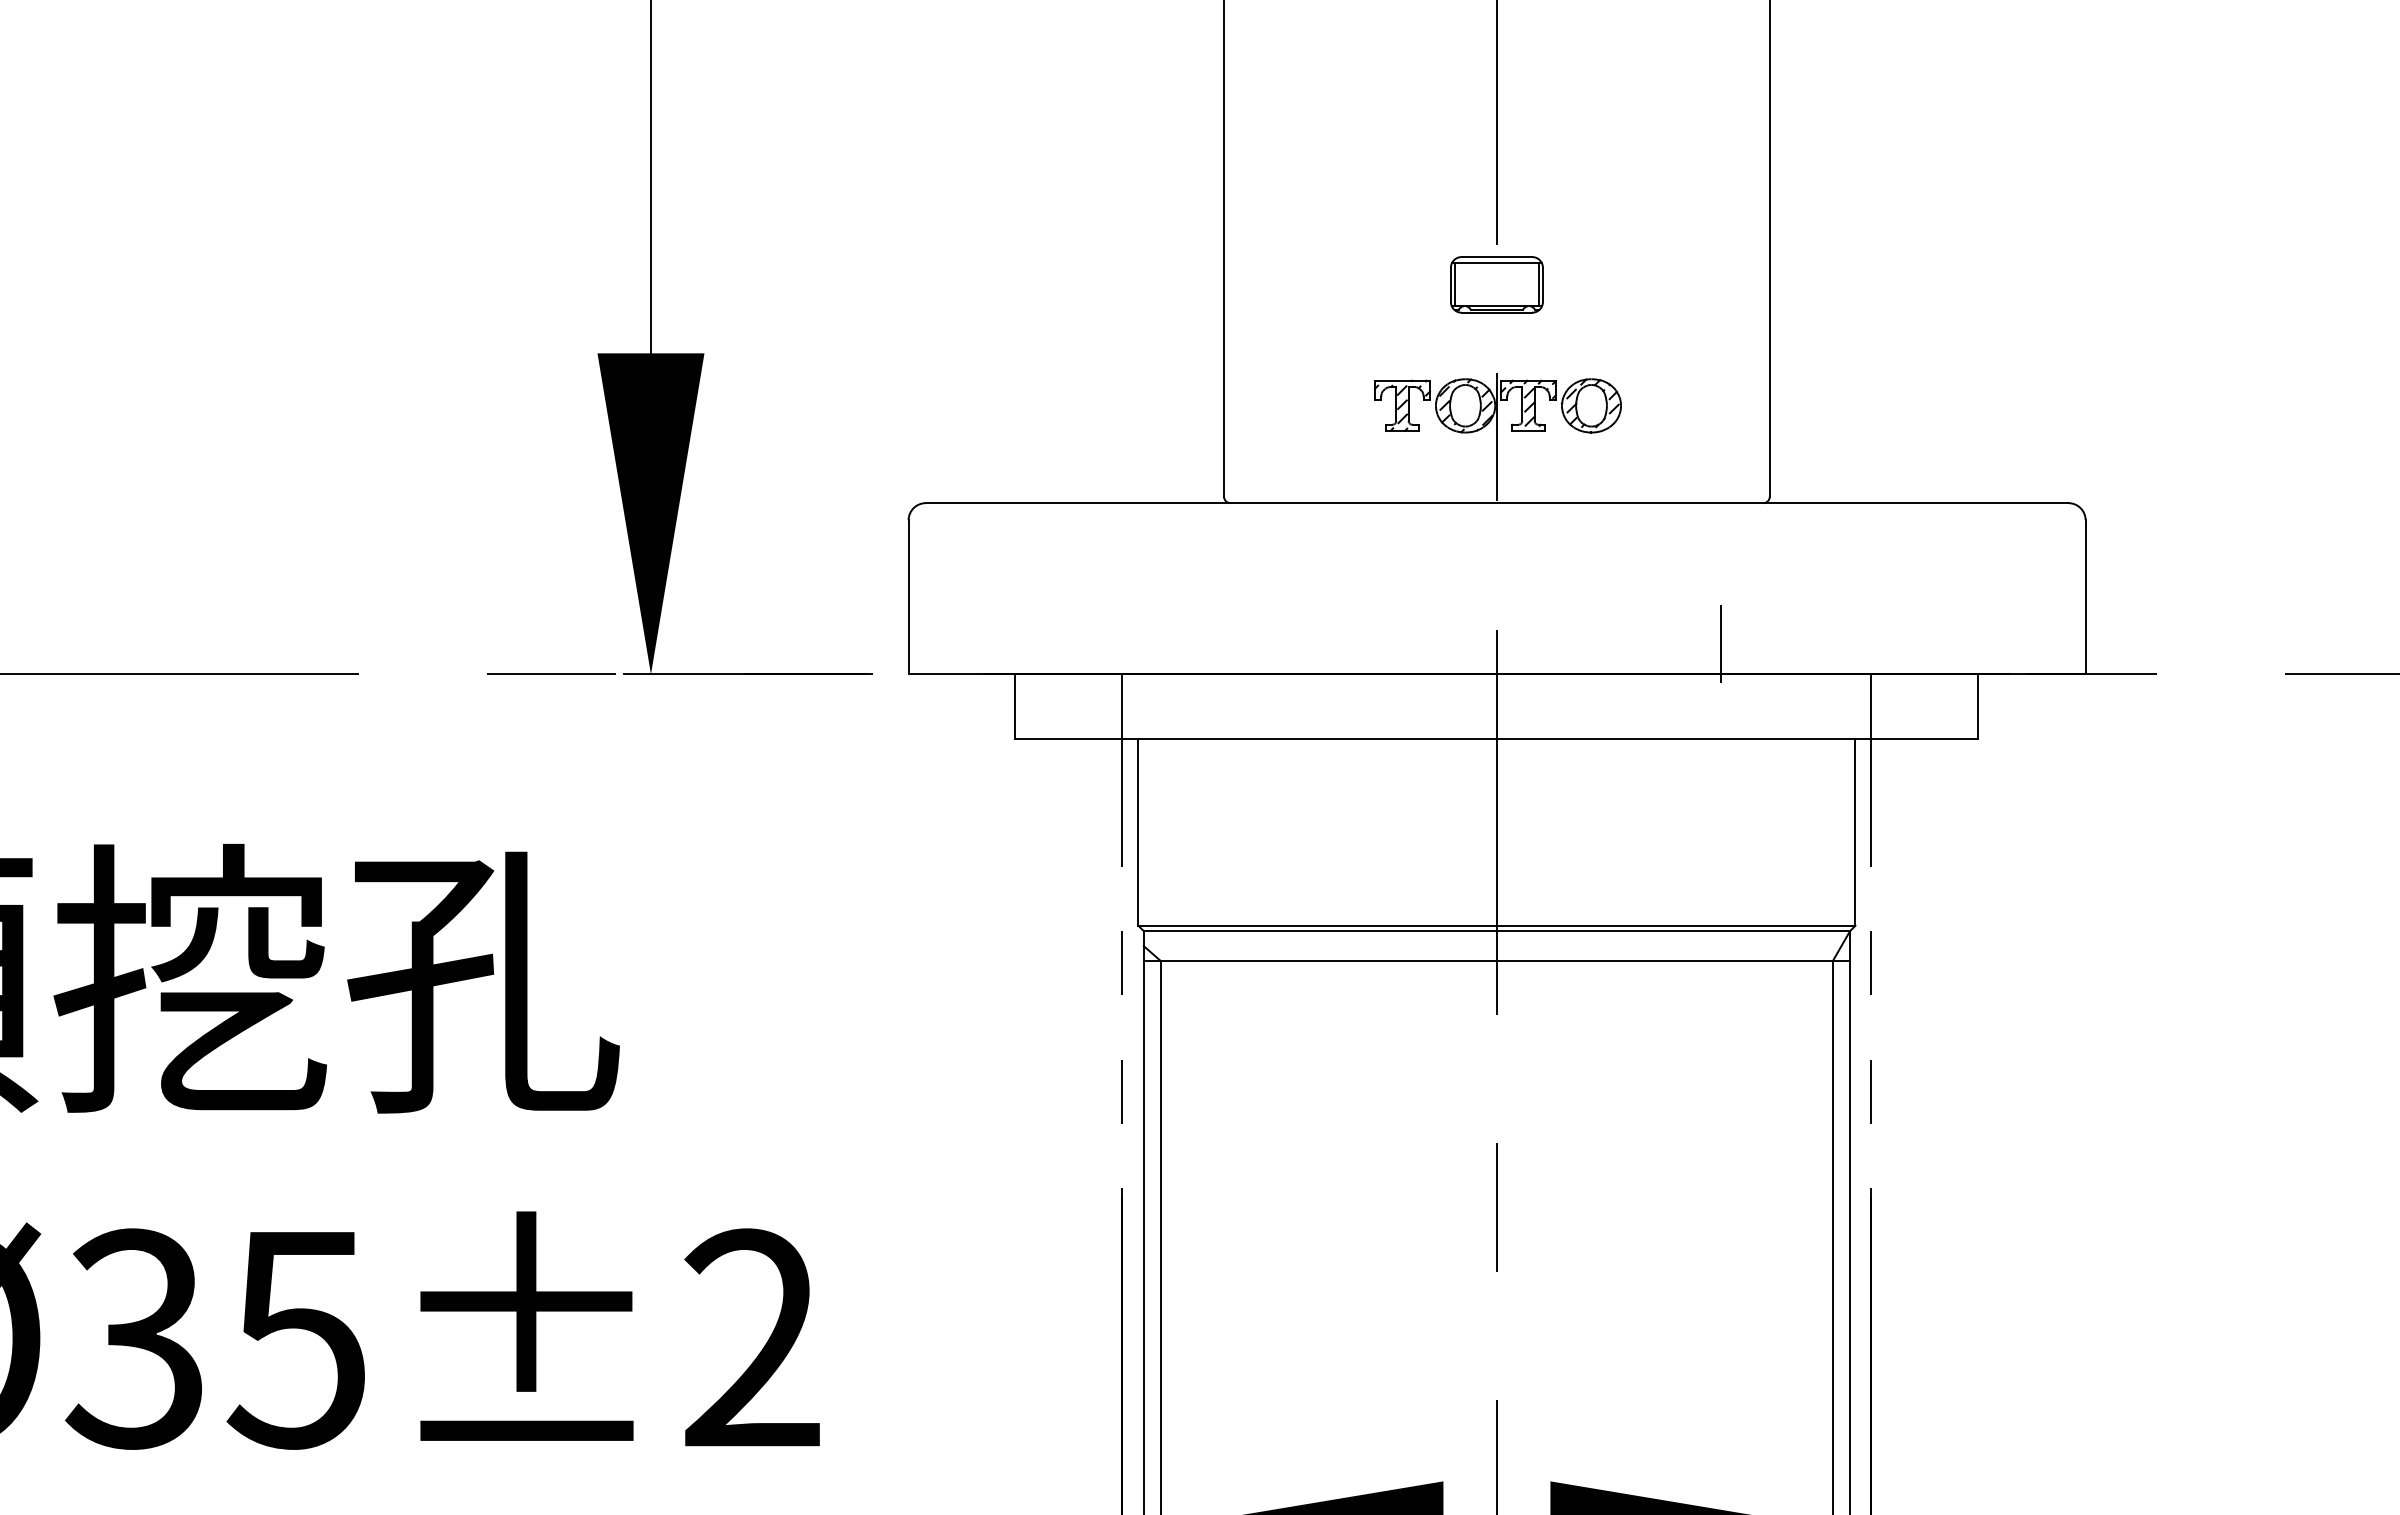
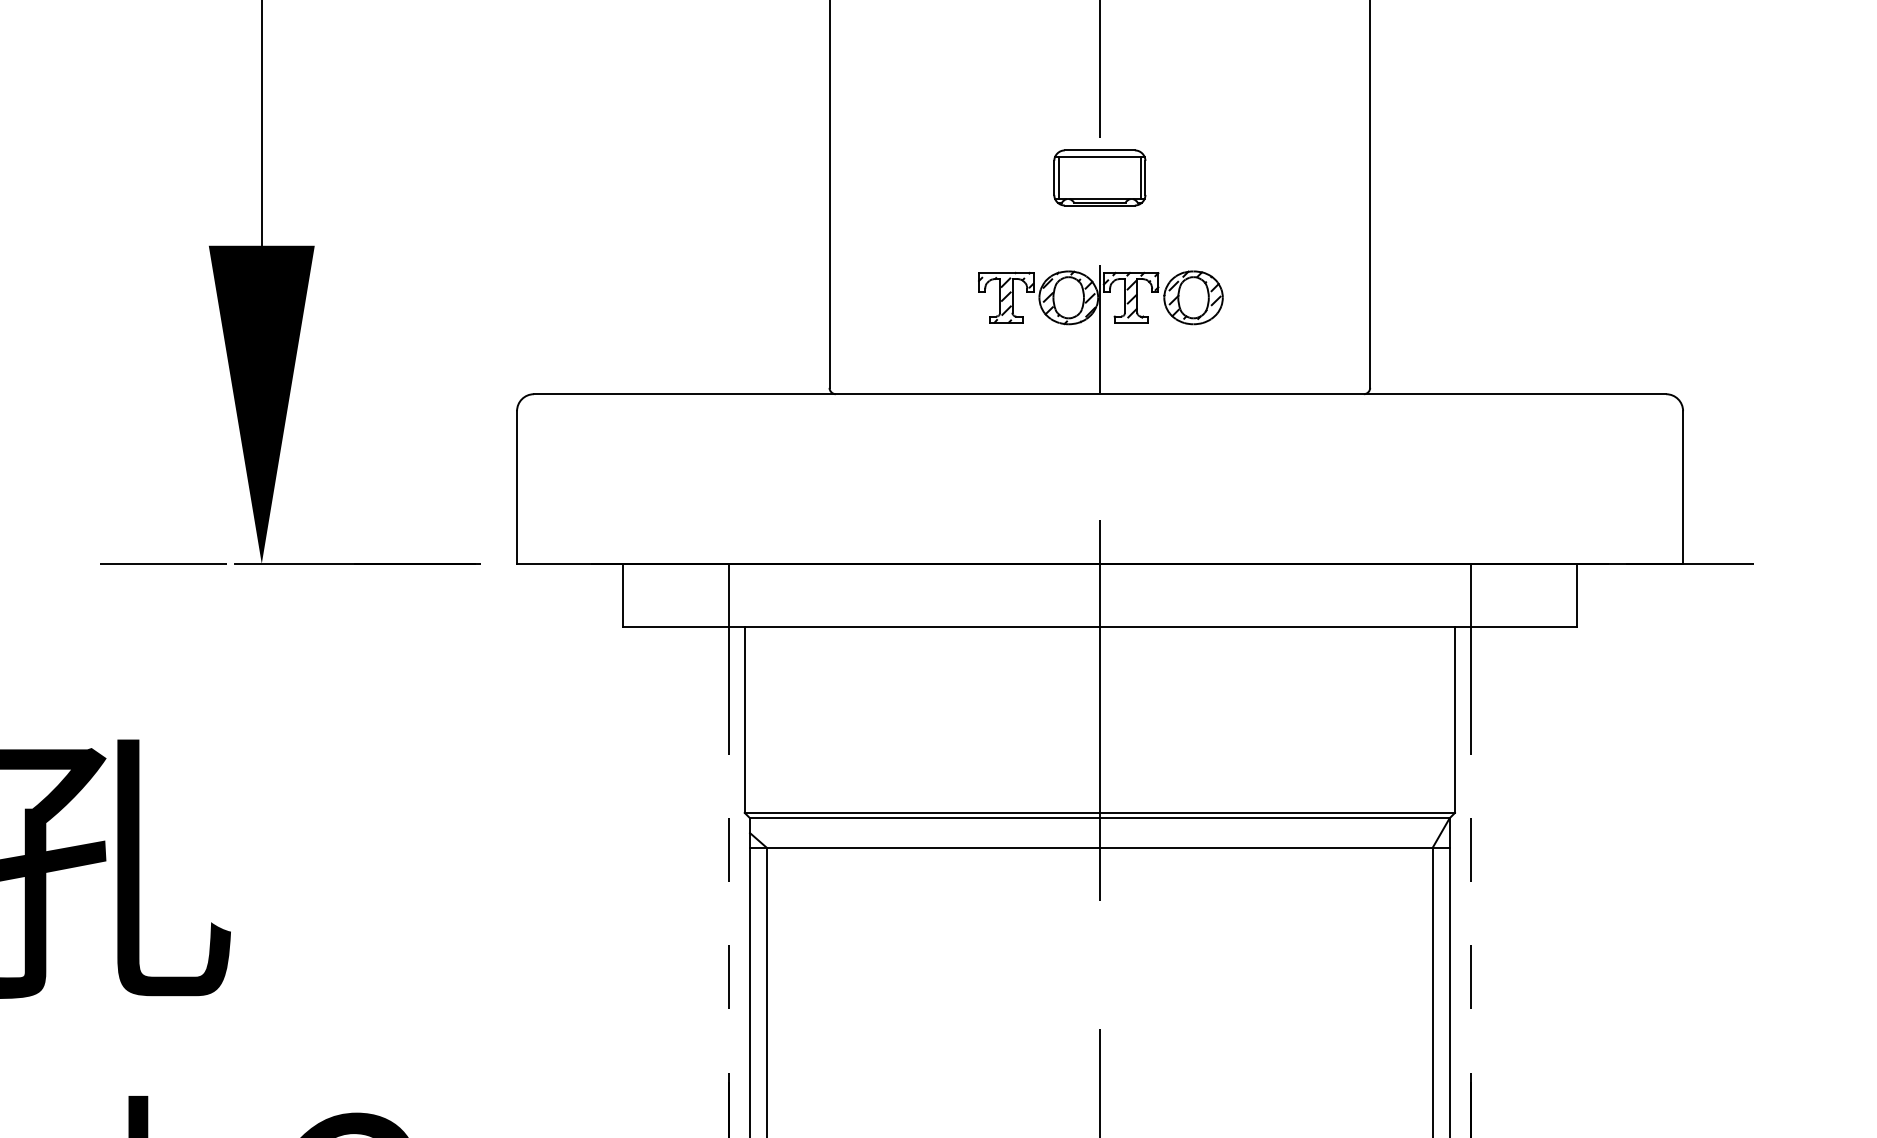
line: (1721, 643) -> (1322, 533), removed

